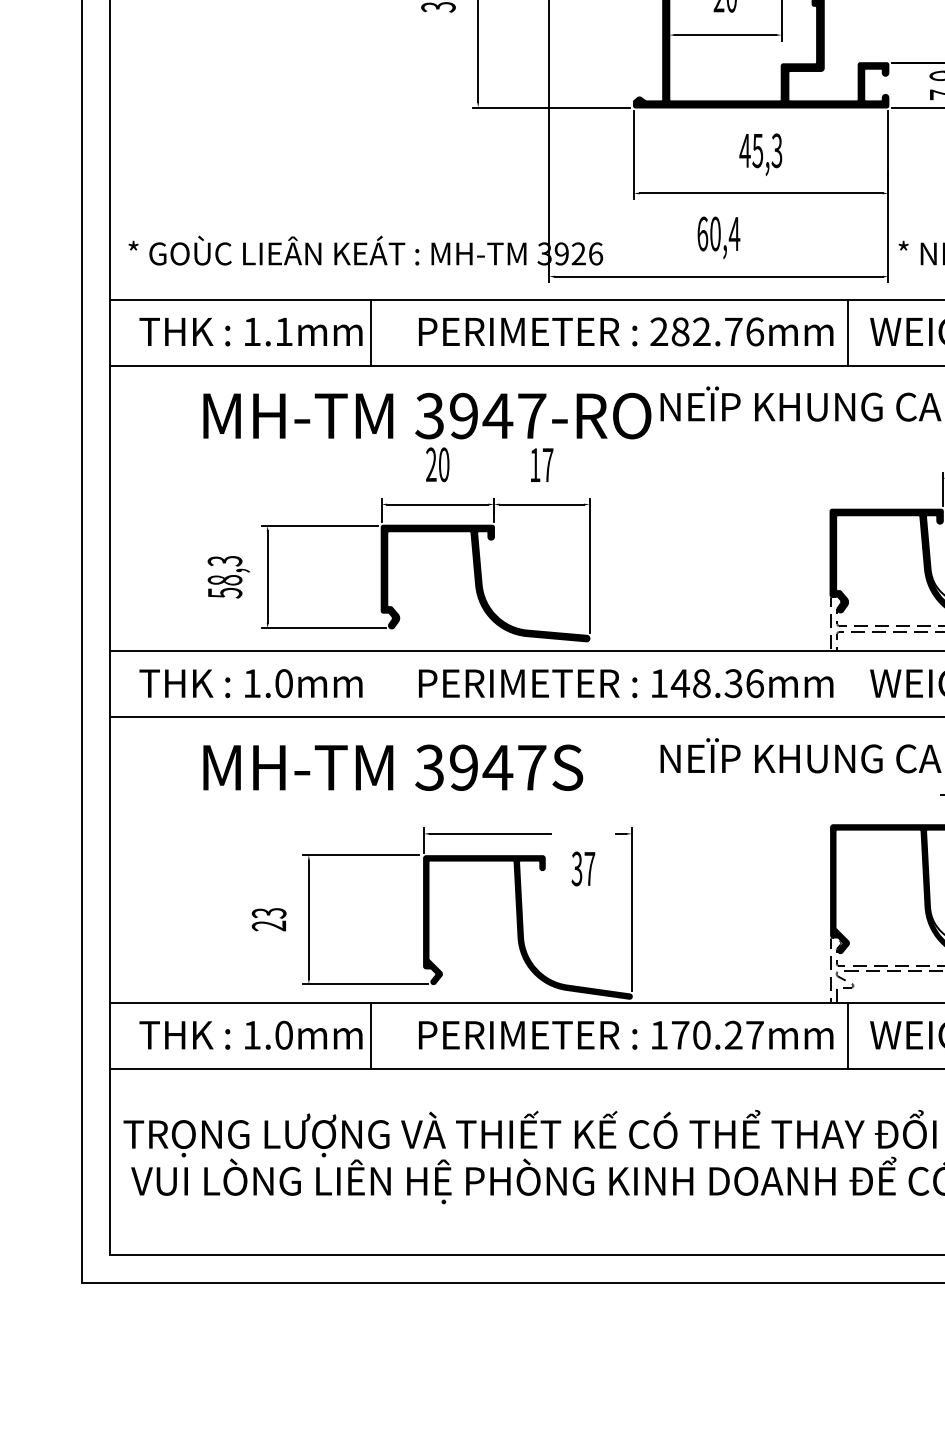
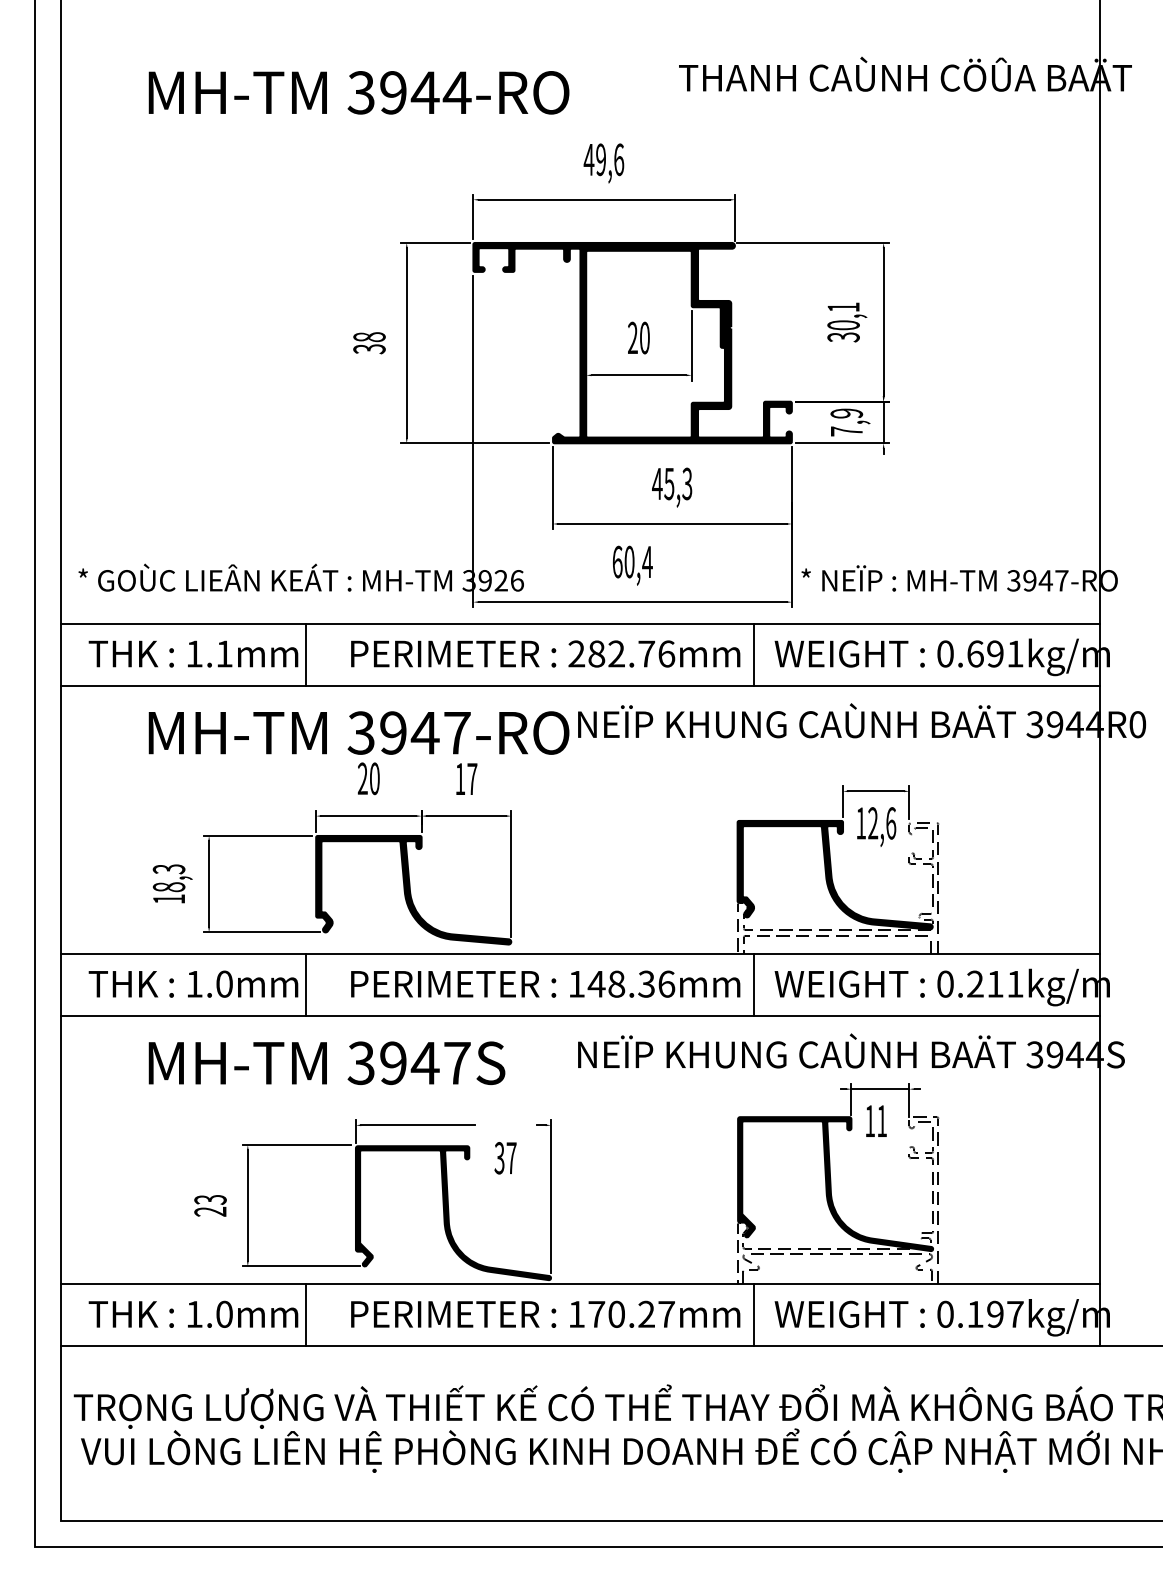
text: (225, 593) -> (169, 899), 58,3 -> 18,3
line: (371, 683) -> (306, 984), added
line: (847, 683) -> (753, 984), added

